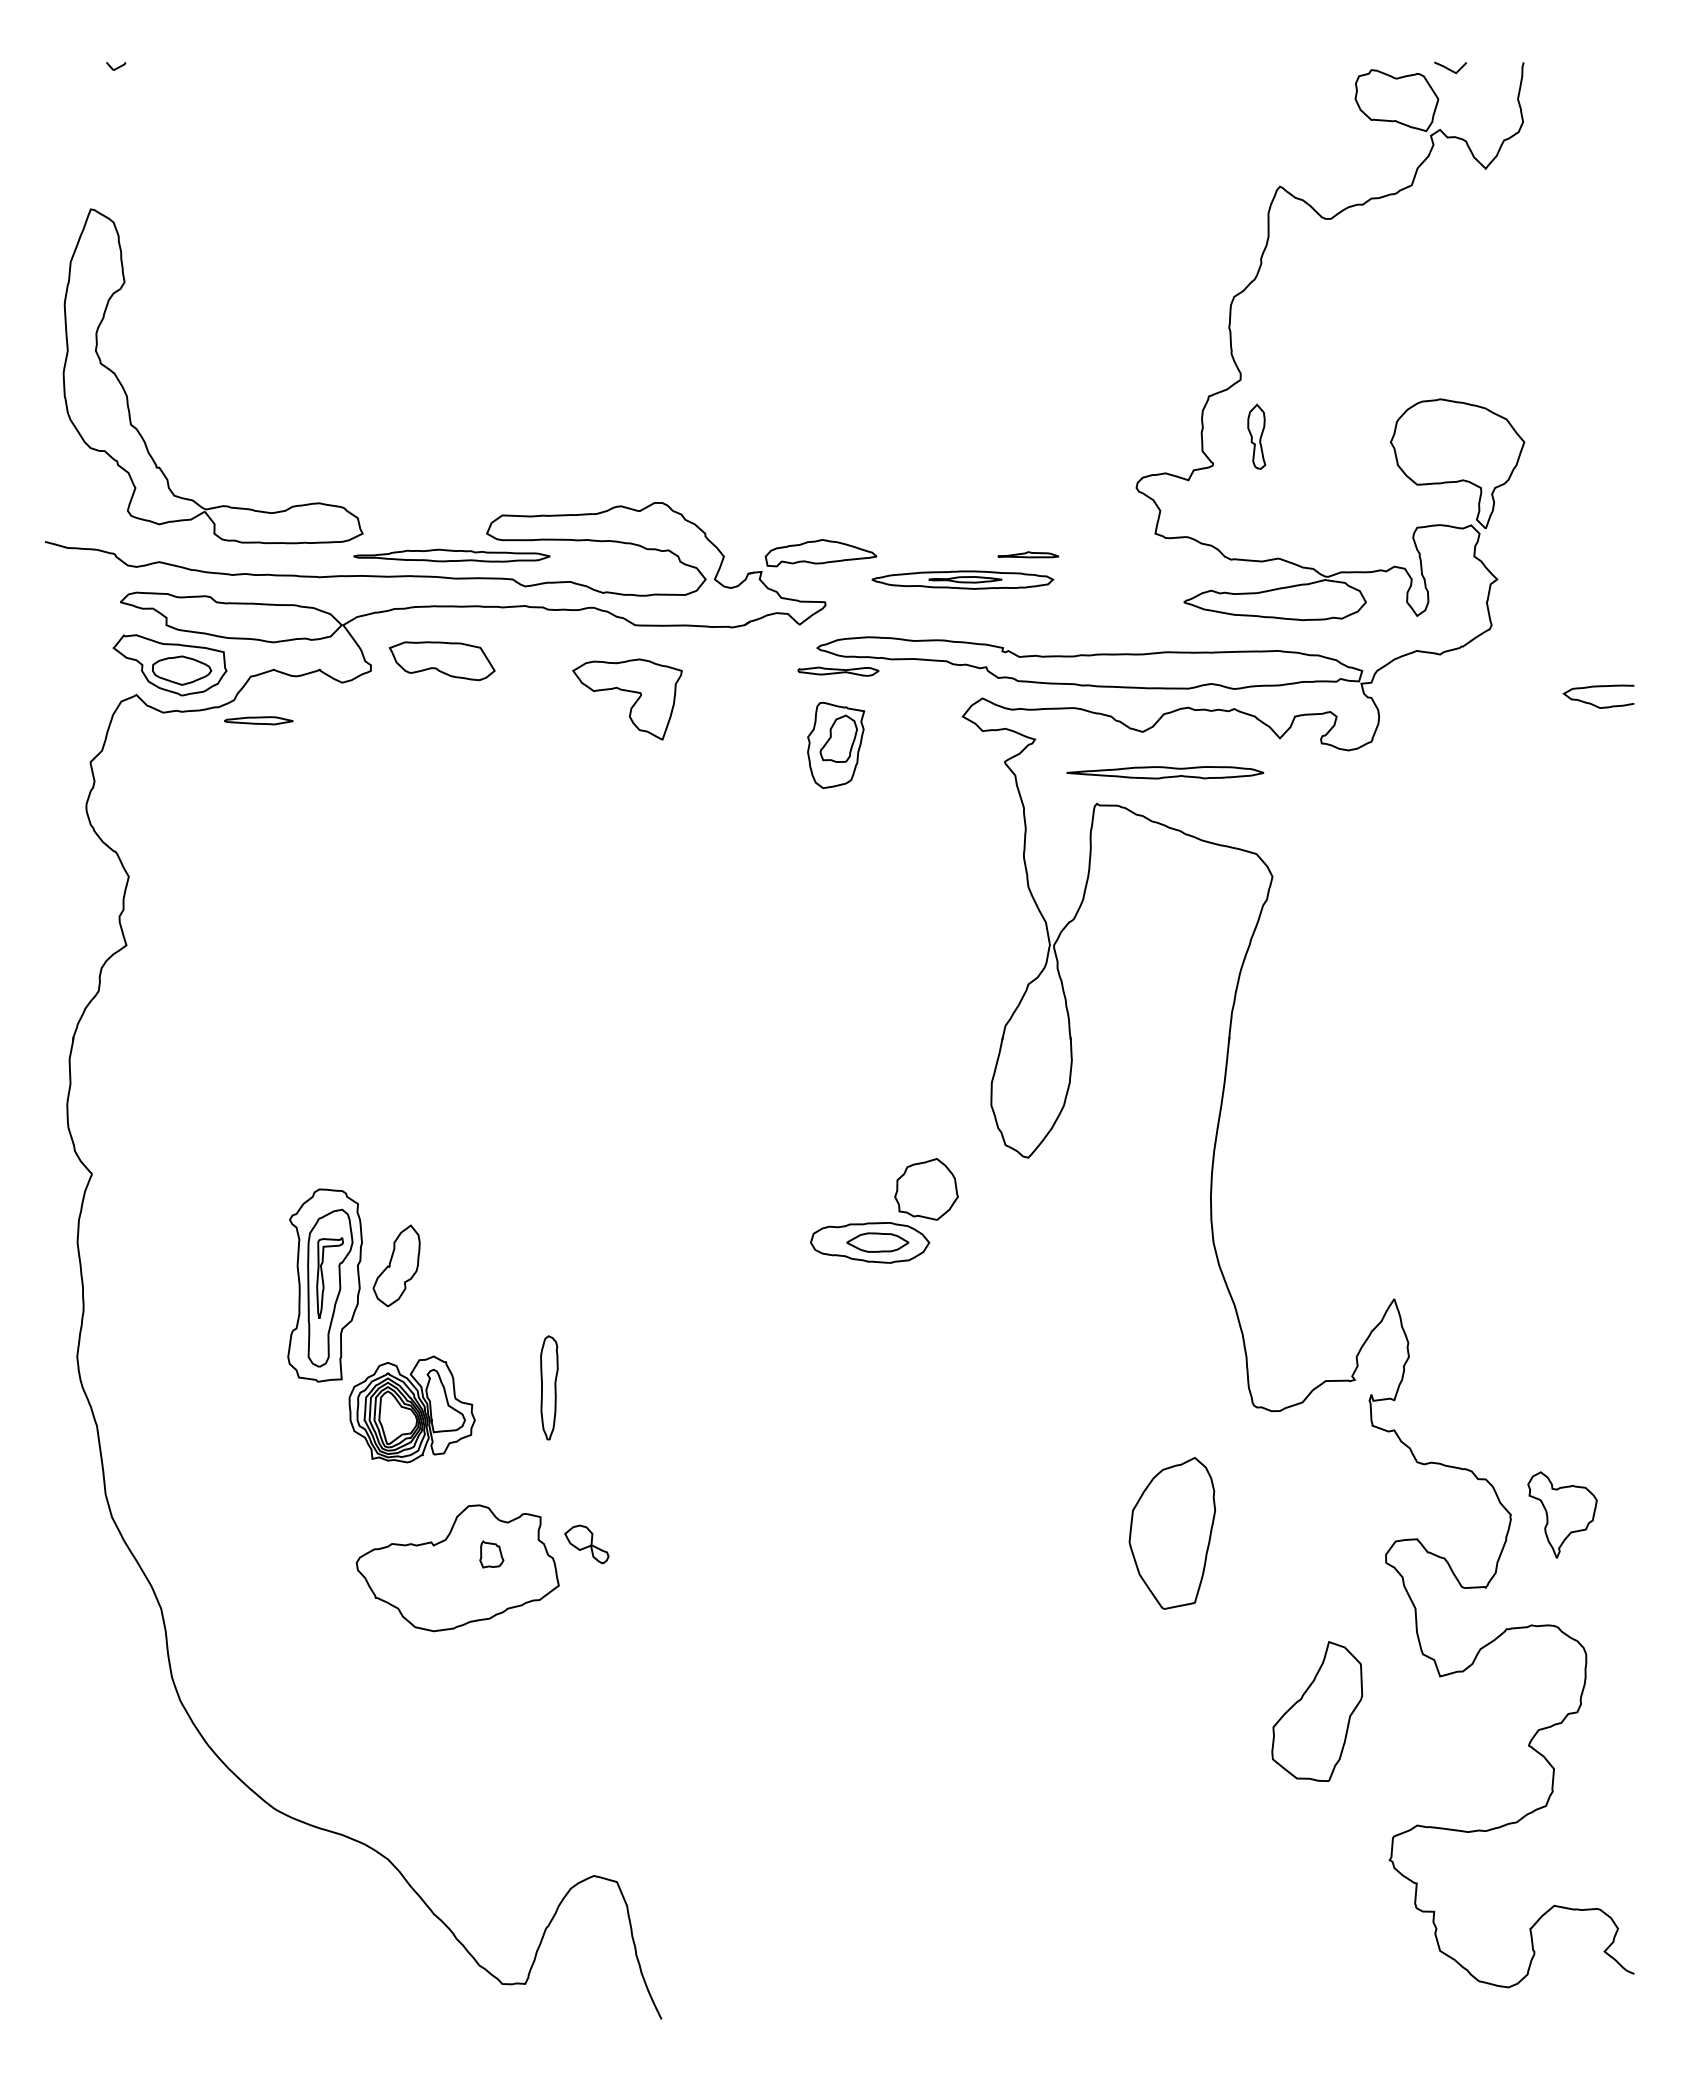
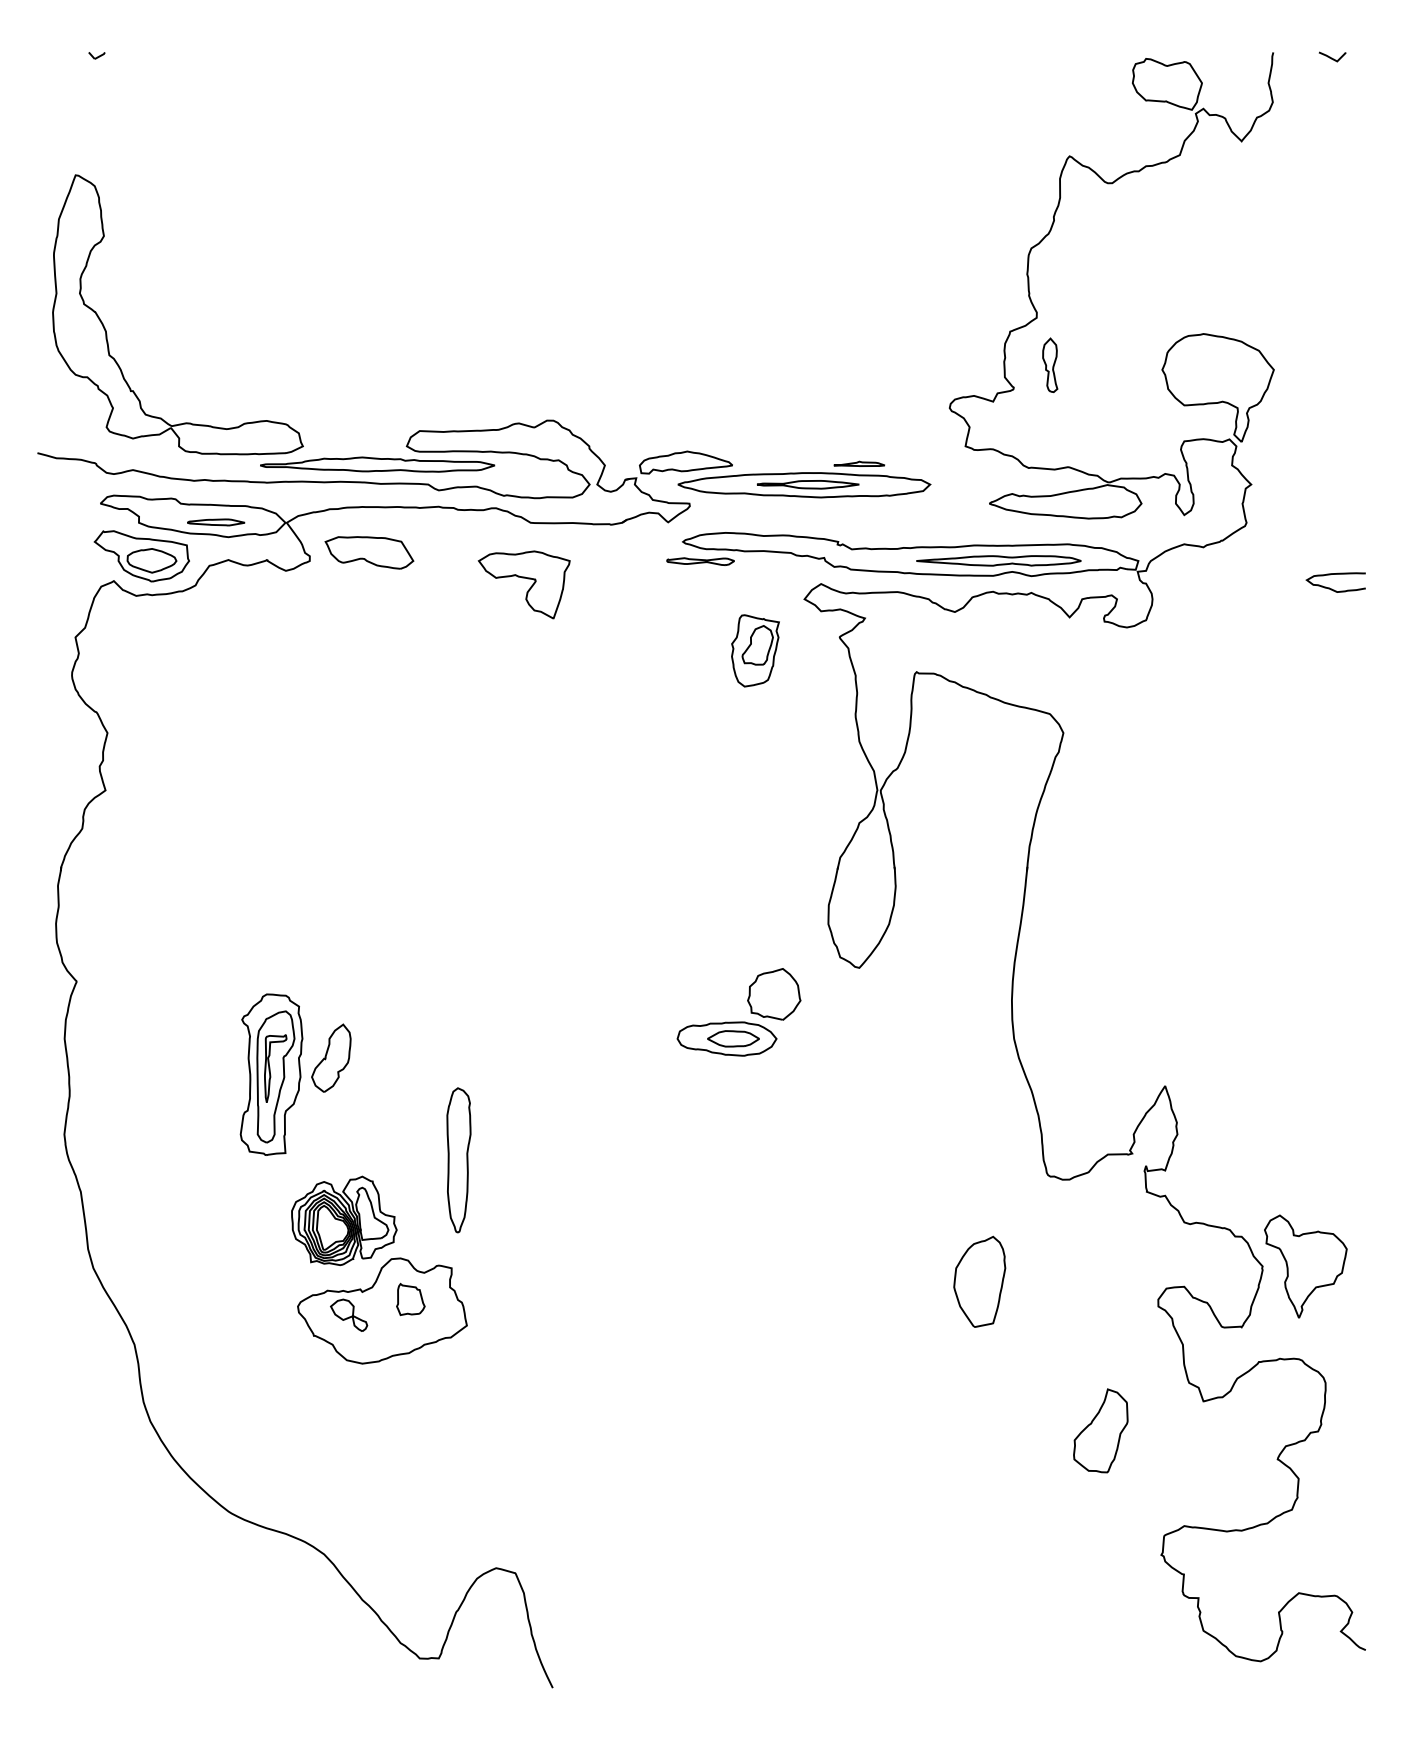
curve: (1449, 68) -> (1331, 57), moved
part: (451, 555) -> (377, 464), size x1.43
part: (962, 579) -> (804, 484), size x1.67
part: (258, 720) -> (215, 522), moved
part: (836, 745) -> (755, 650), moved
part: (1165, 772) -> (999, 560), moved
part: (549, 1387) -> (459, 1159), size x1.67
part: (411, 1409) -> (343, 1220), moved
part: (1562, 1514) -> (1305, 1266), size x1.43
part: (1172, 1533) -> (979, 1281), size x0.71
part: (586, 1544) -> (348, 1315), moved
part: (491, 1554) -> (410, 1299), size x1.43
part: (1317, 1711) -> (1101, 1430), size x0.71

